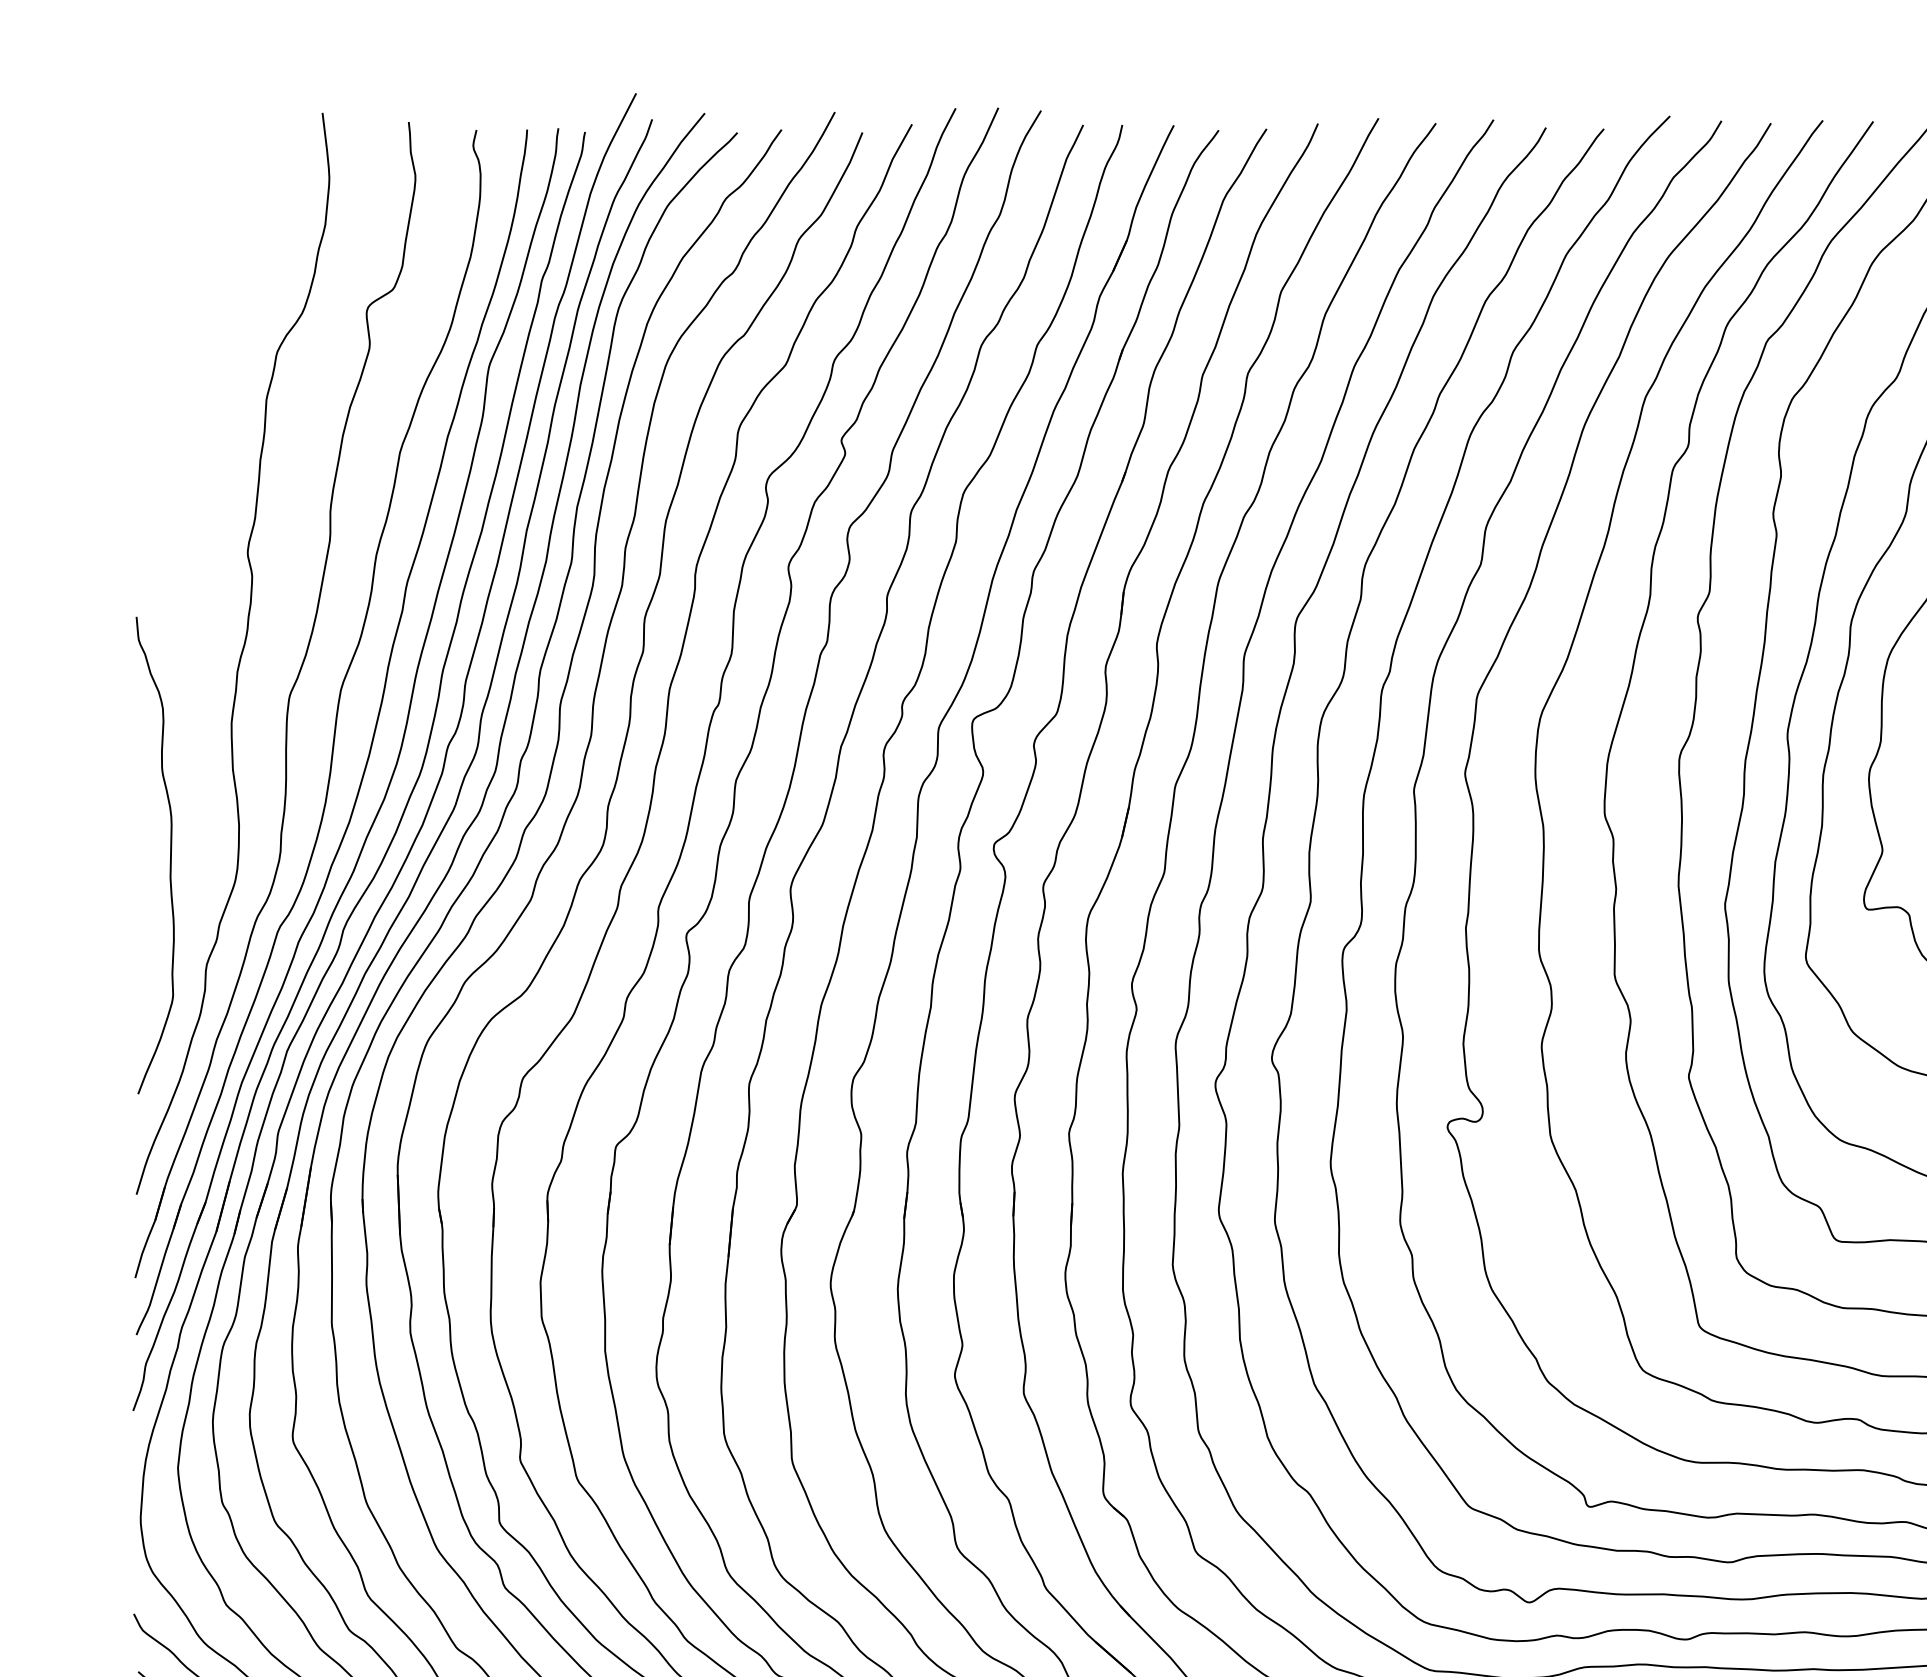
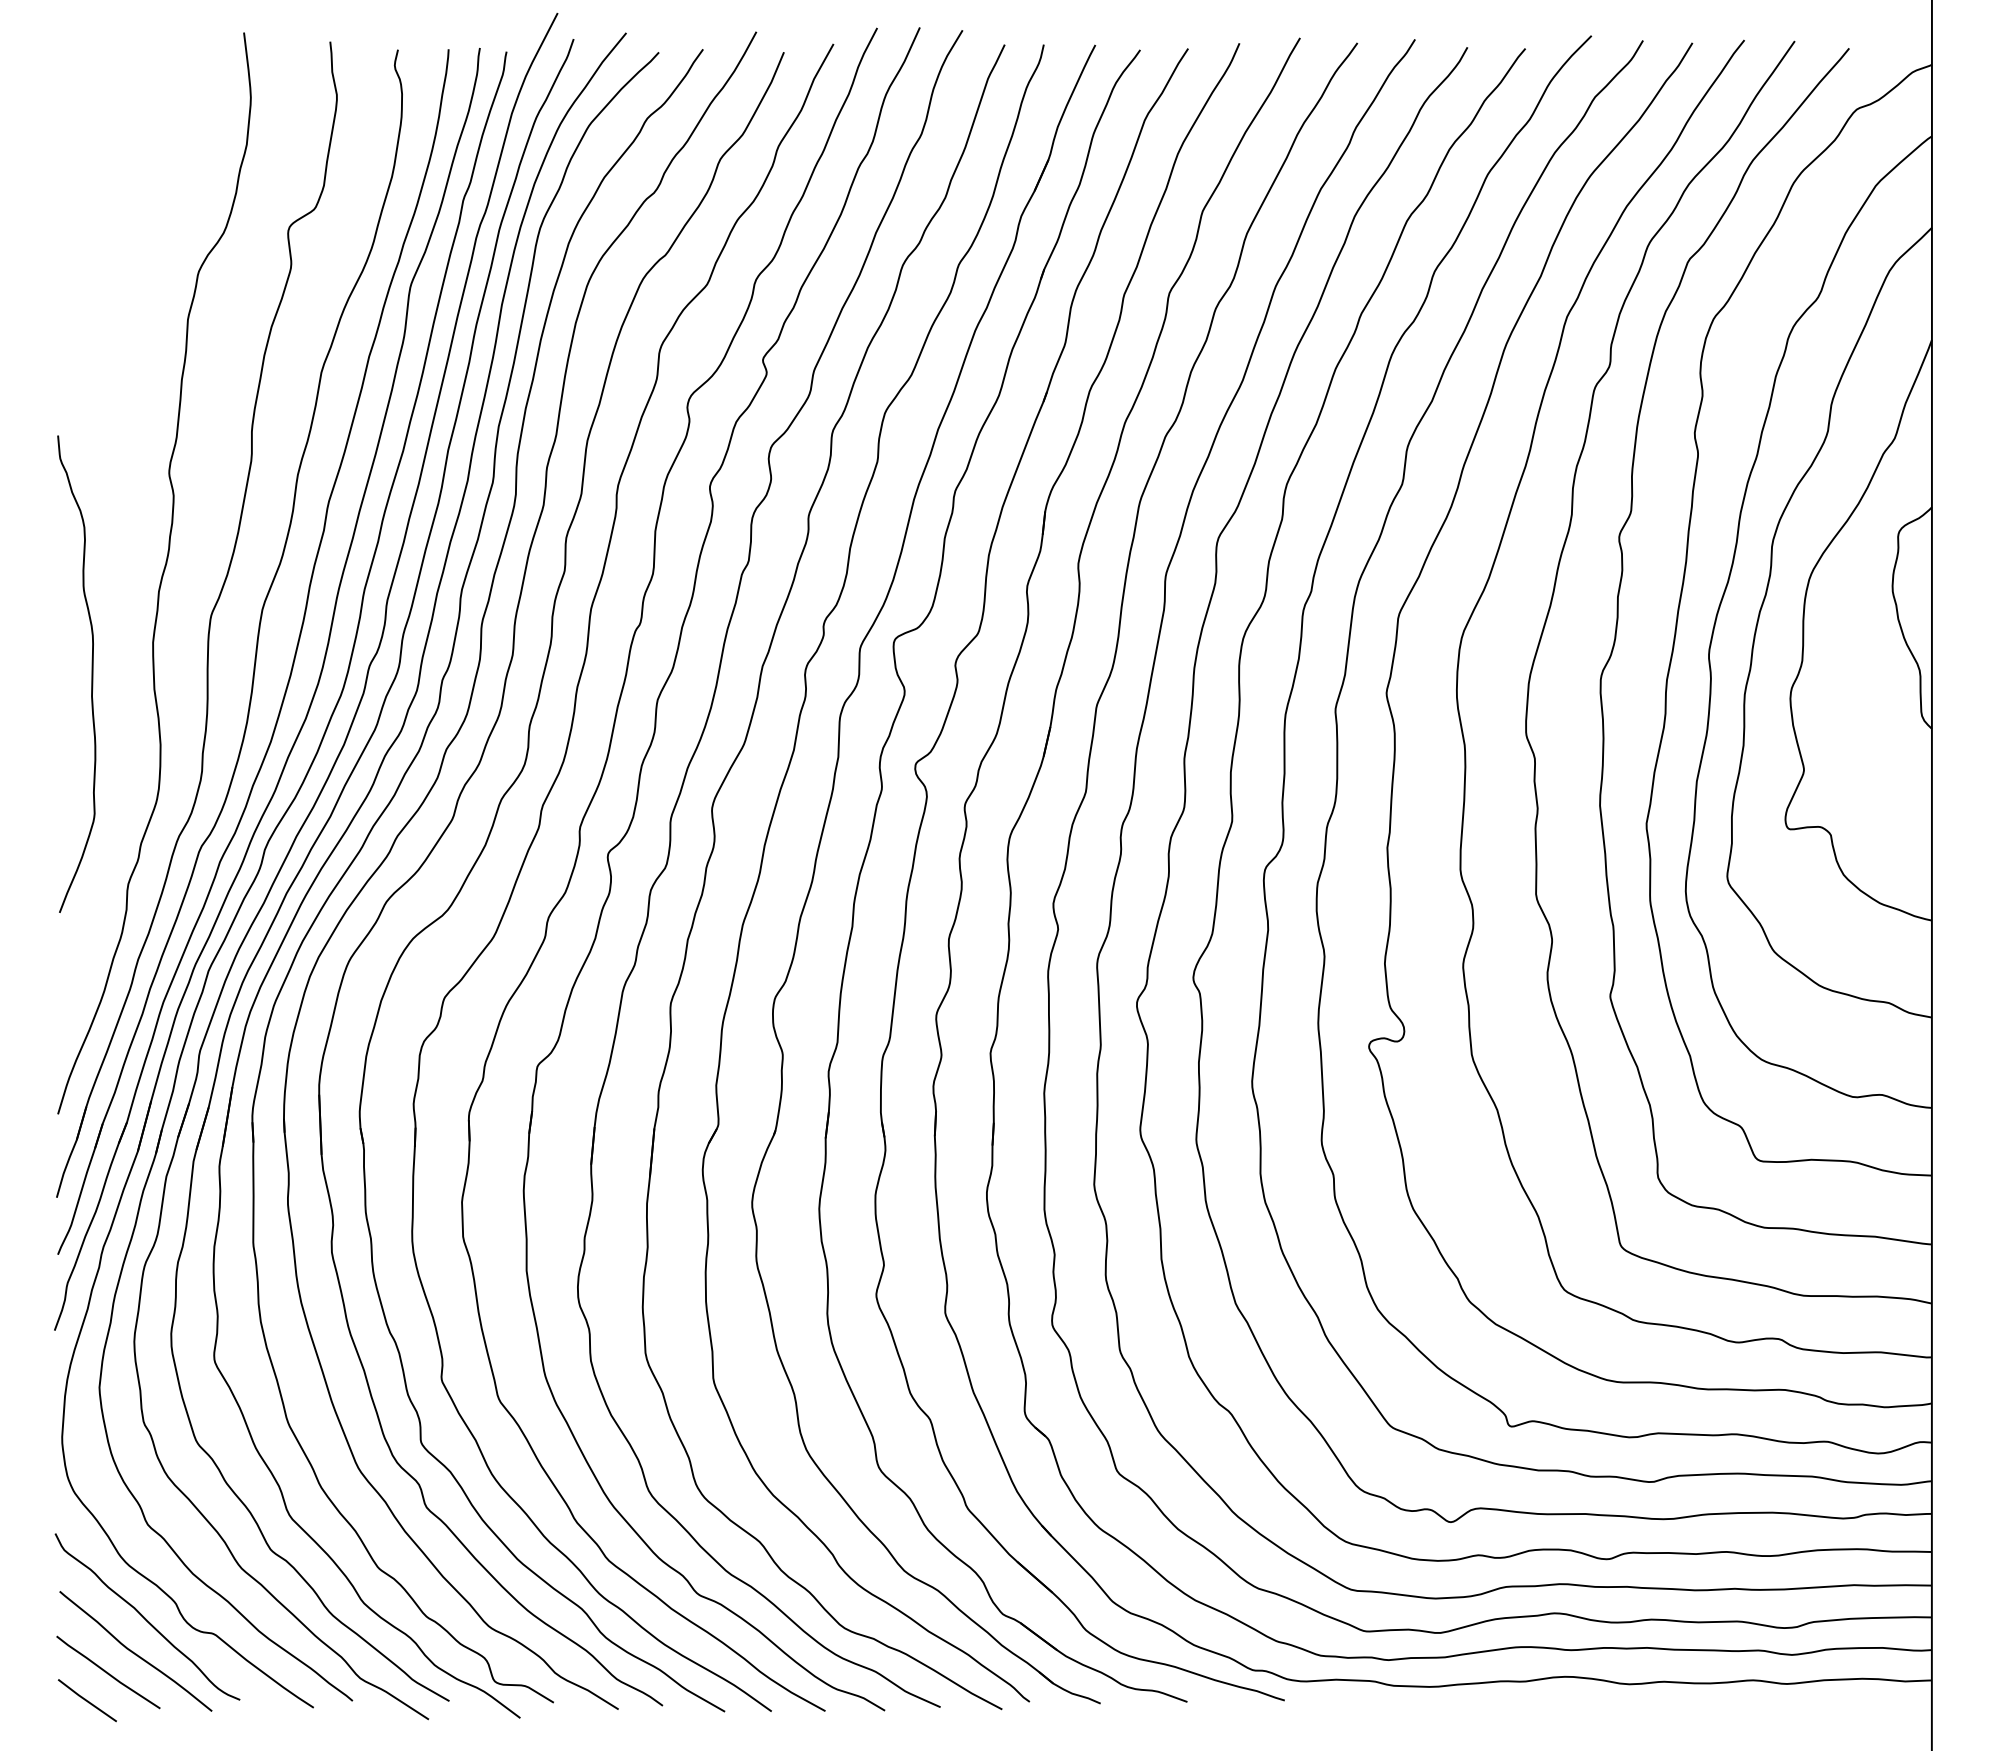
curve: (170, 854) -> (91, 673), moved

